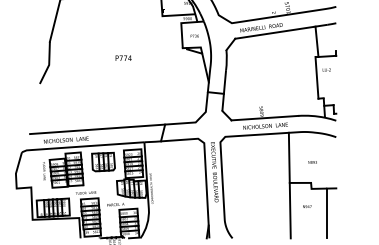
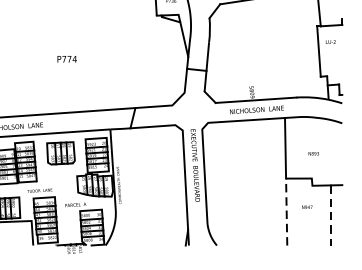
text: (123, 57) -> (66, 58), moved
line: (290, 210) -> (286, 211), solid -> dashed
line: (327, 213) -> (331, 215), solid -> dashed

